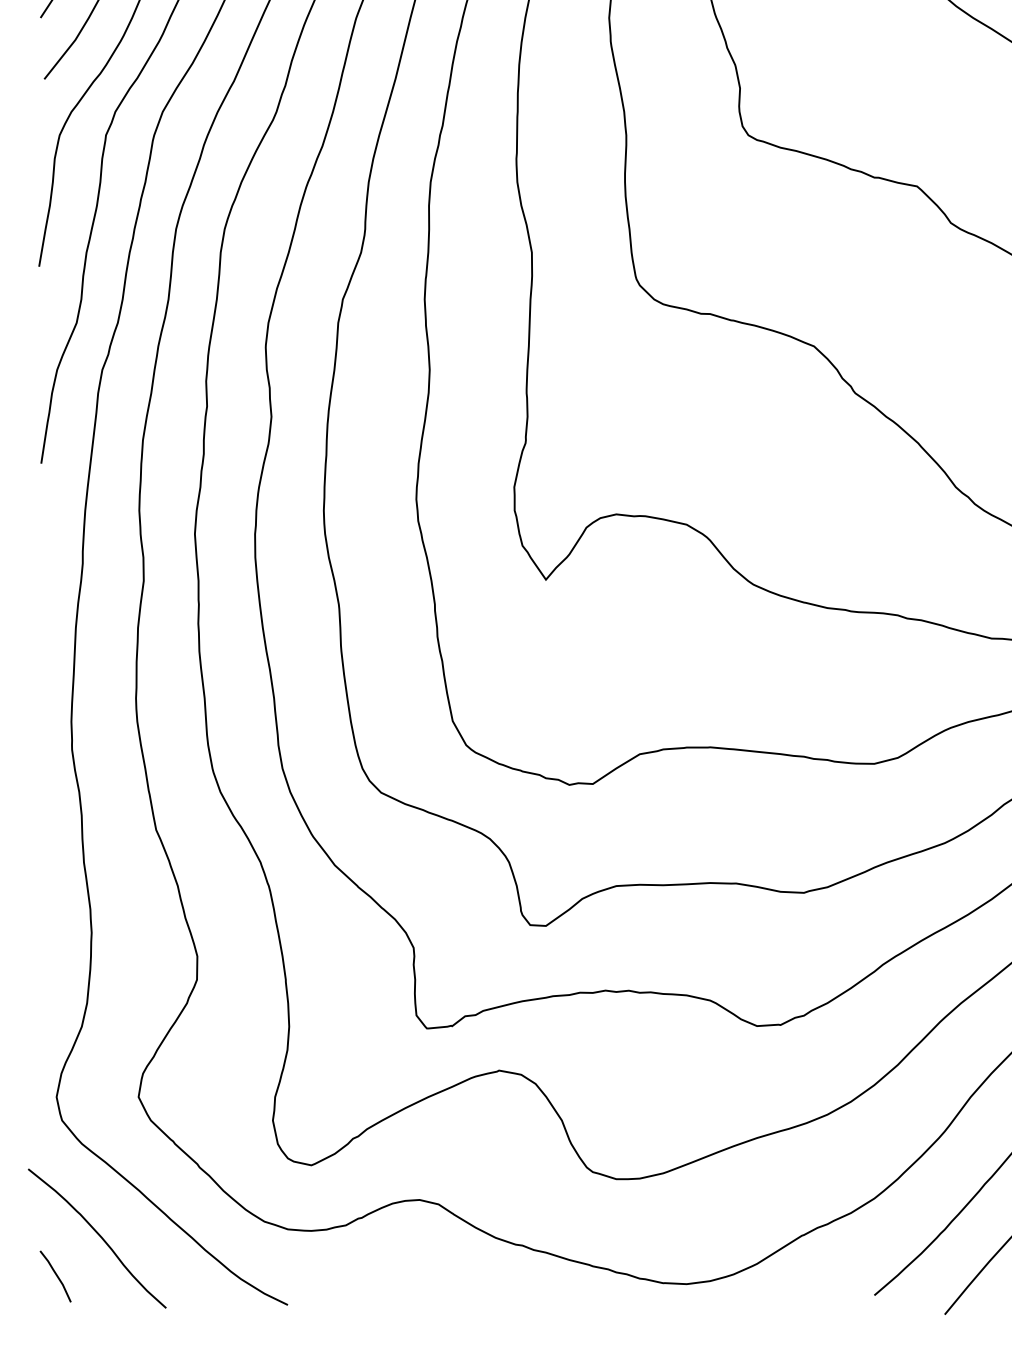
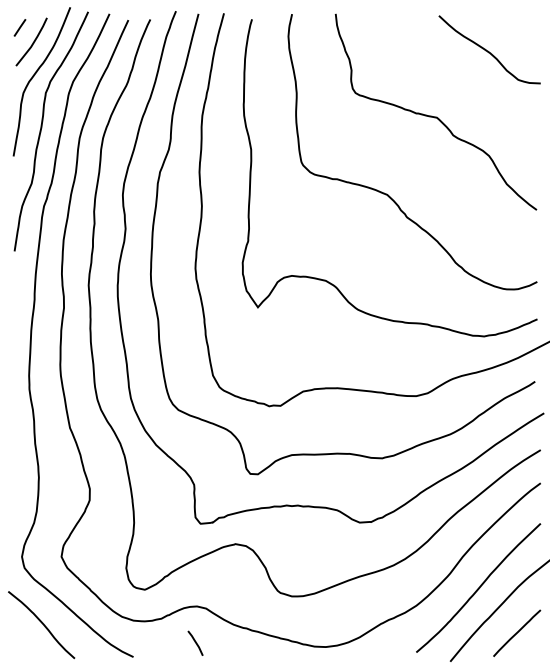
line: (55, 1274) -> (195, 642), moved

